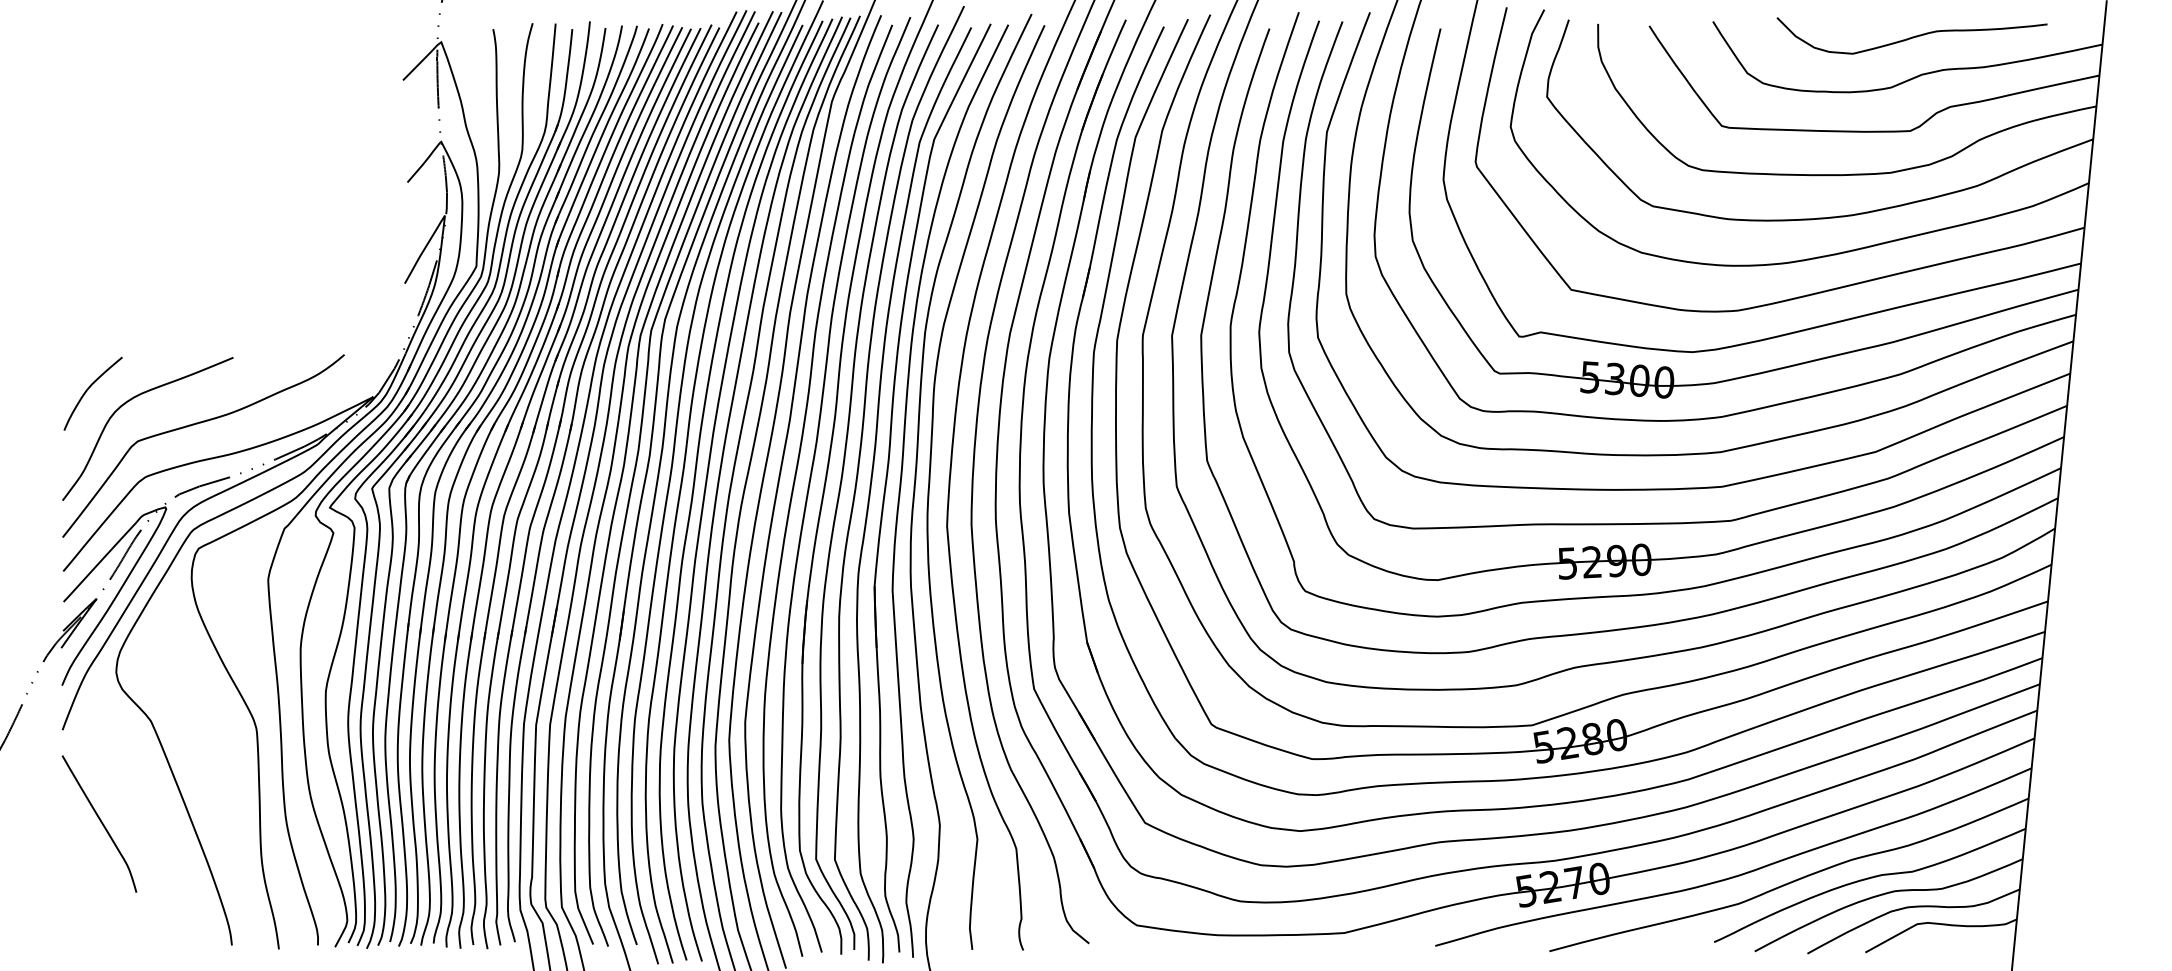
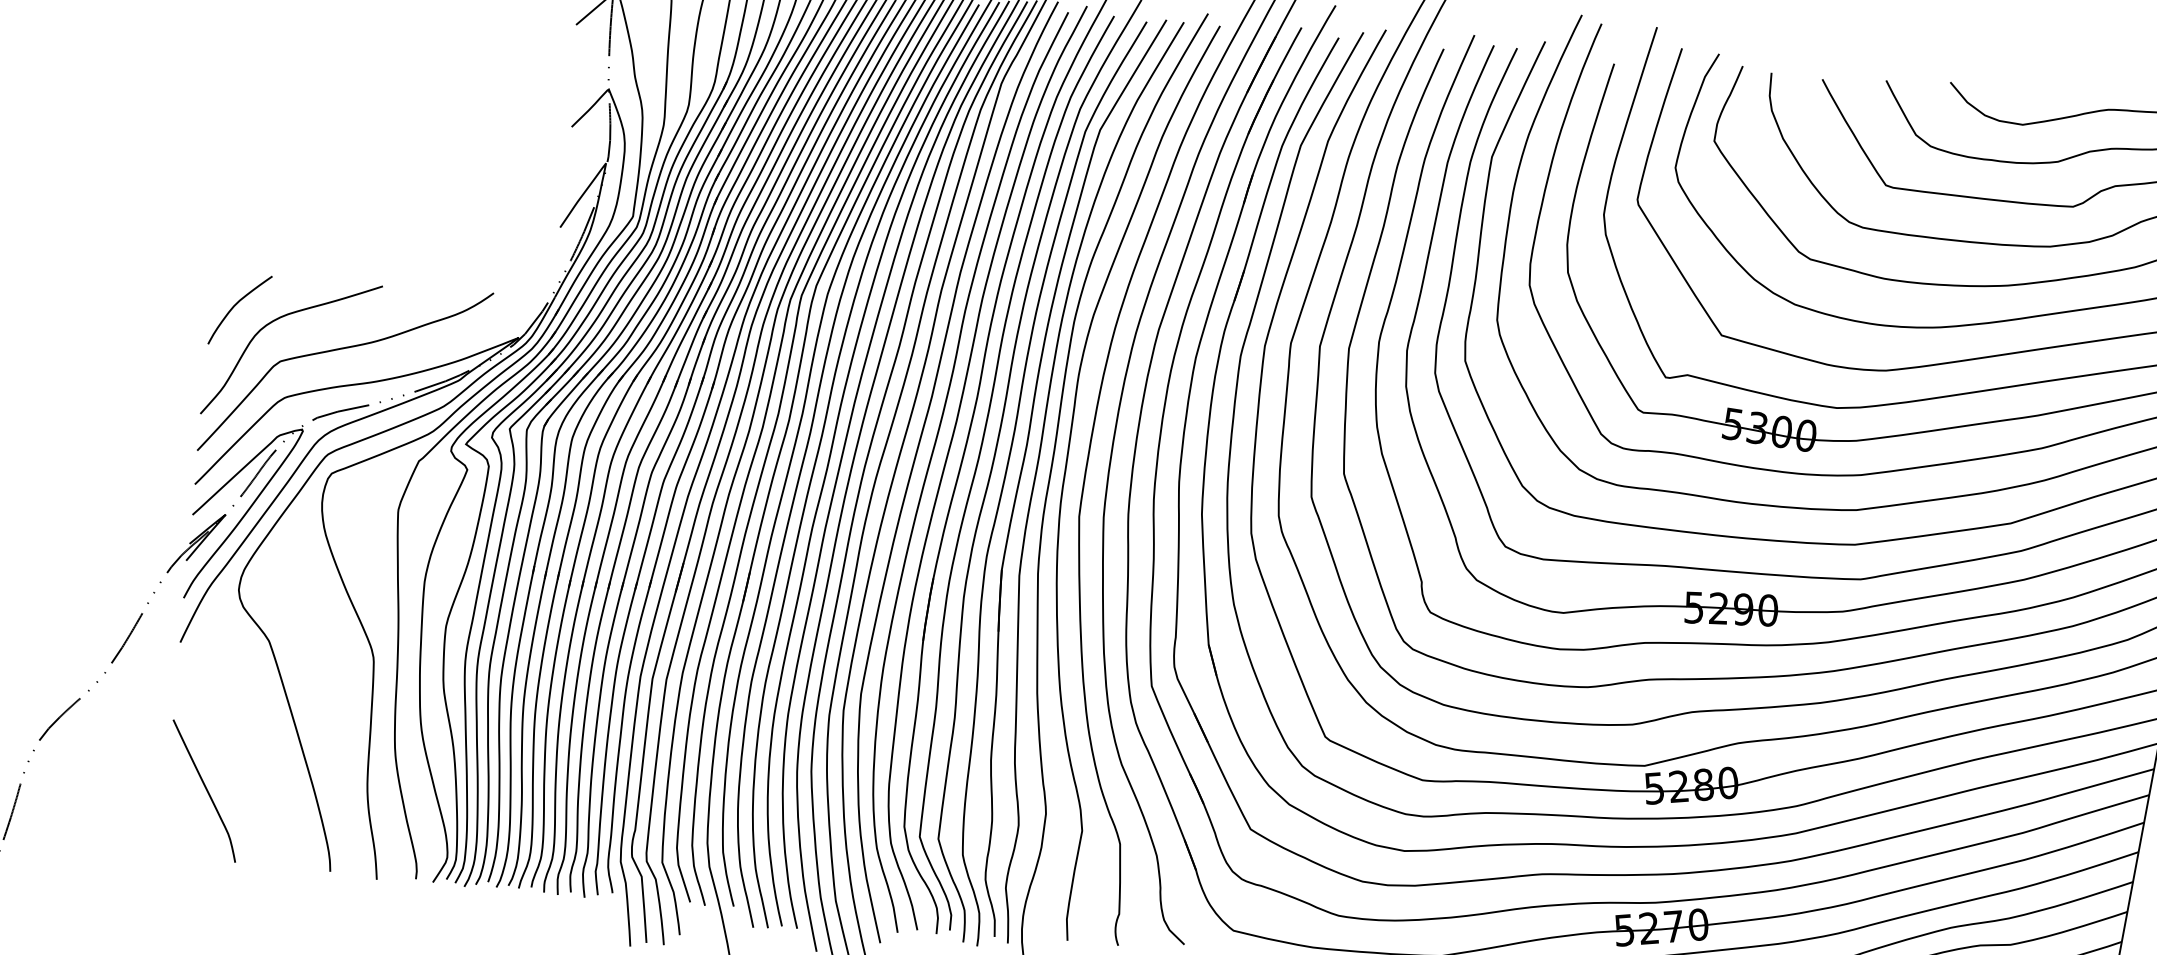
curve: (100, 822) -> (205, 789), moved

